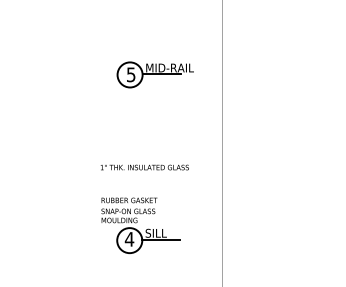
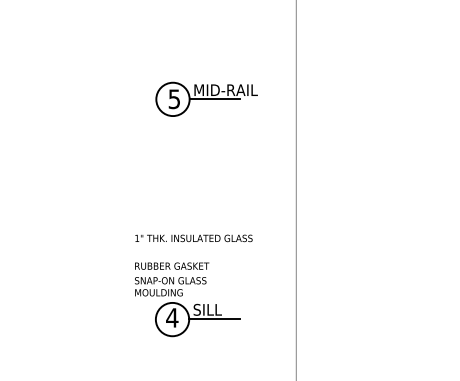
text: (144, 167) -> (193, 238), moved

